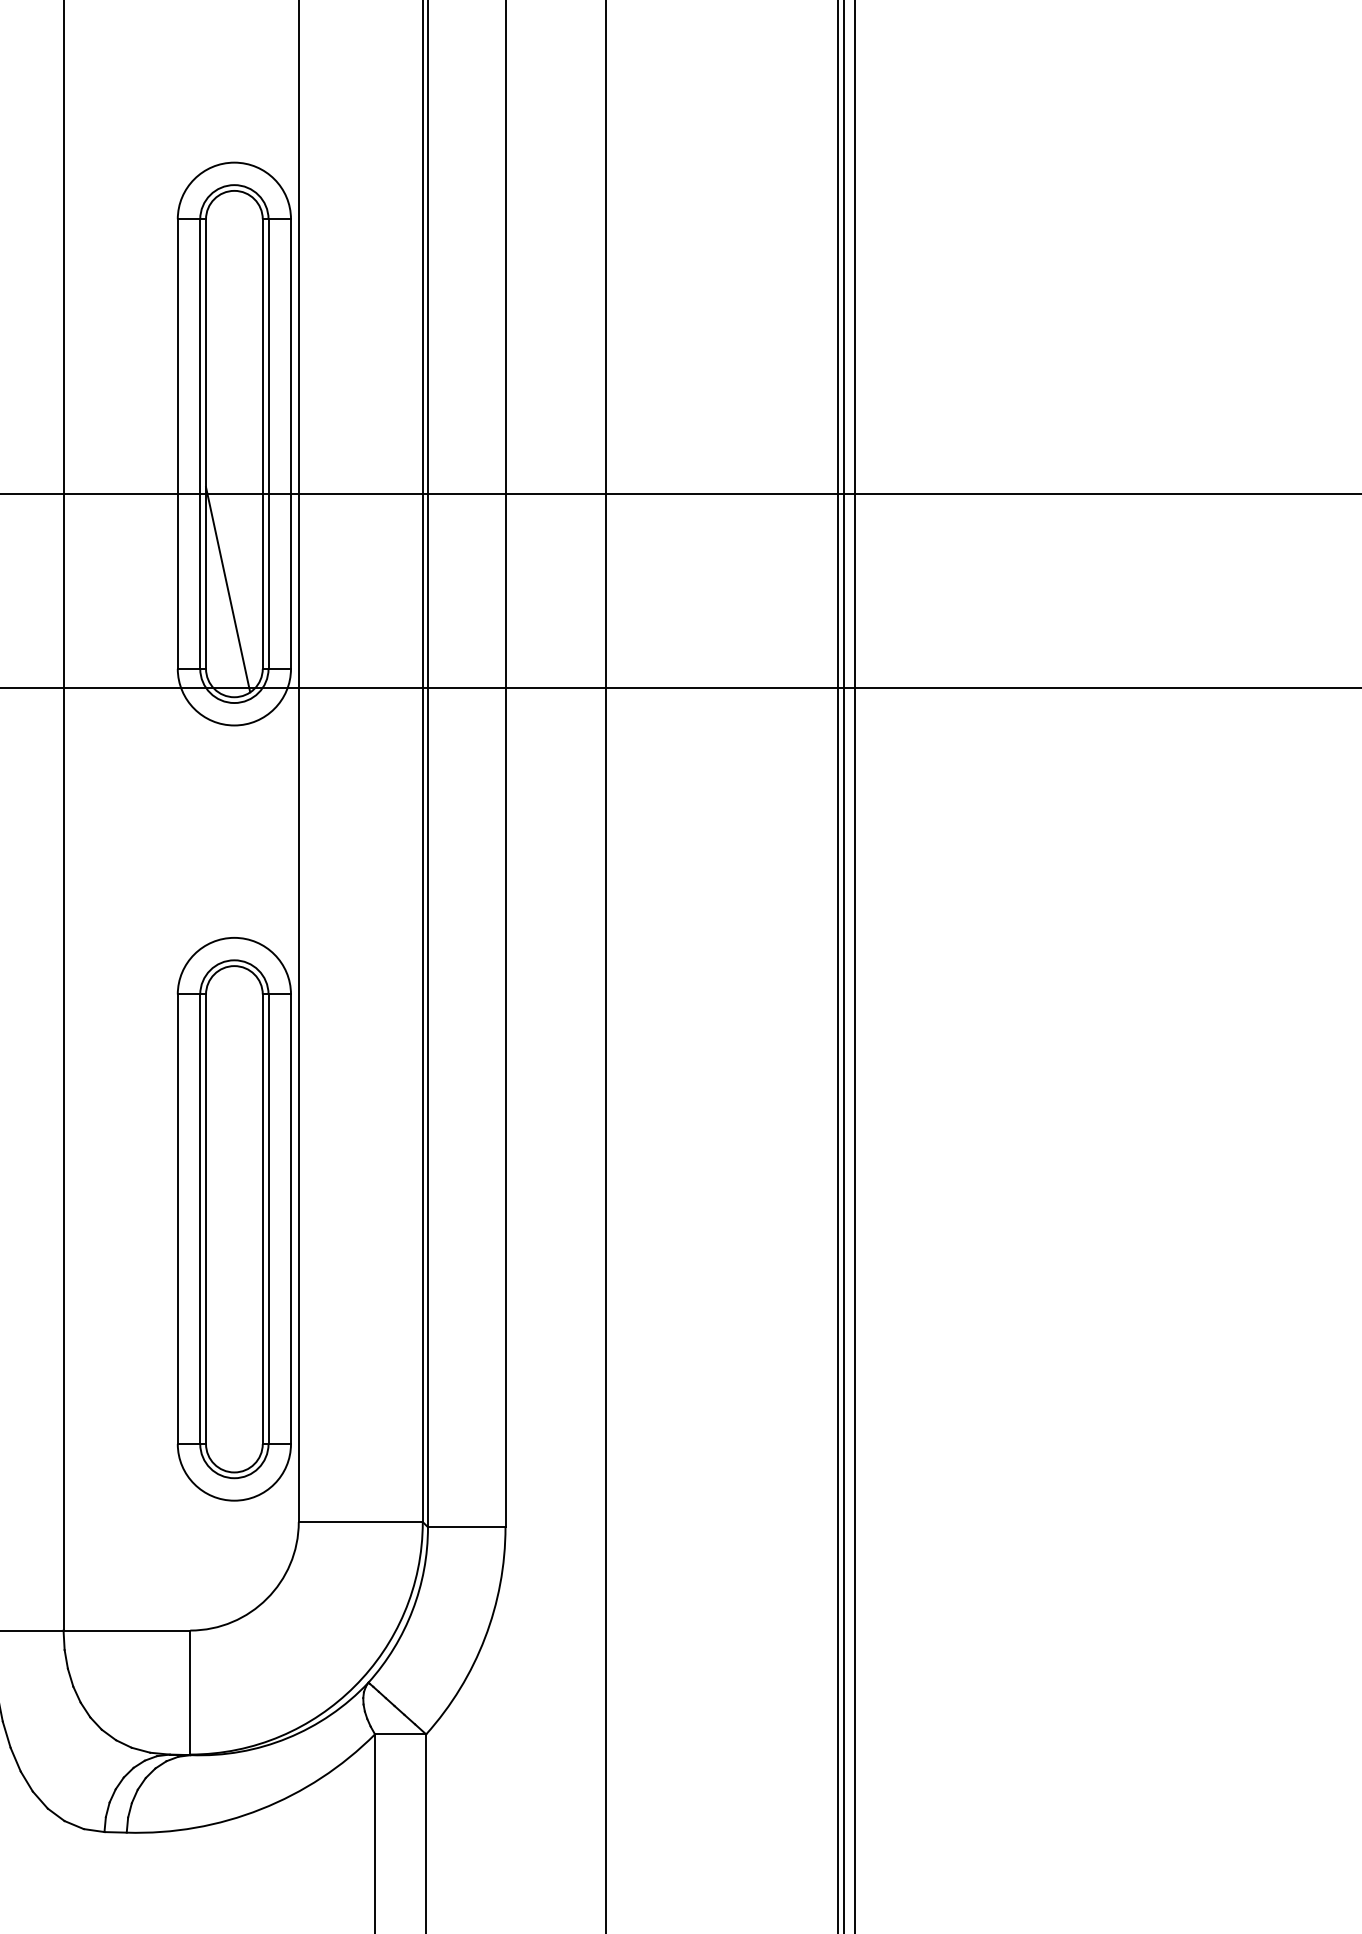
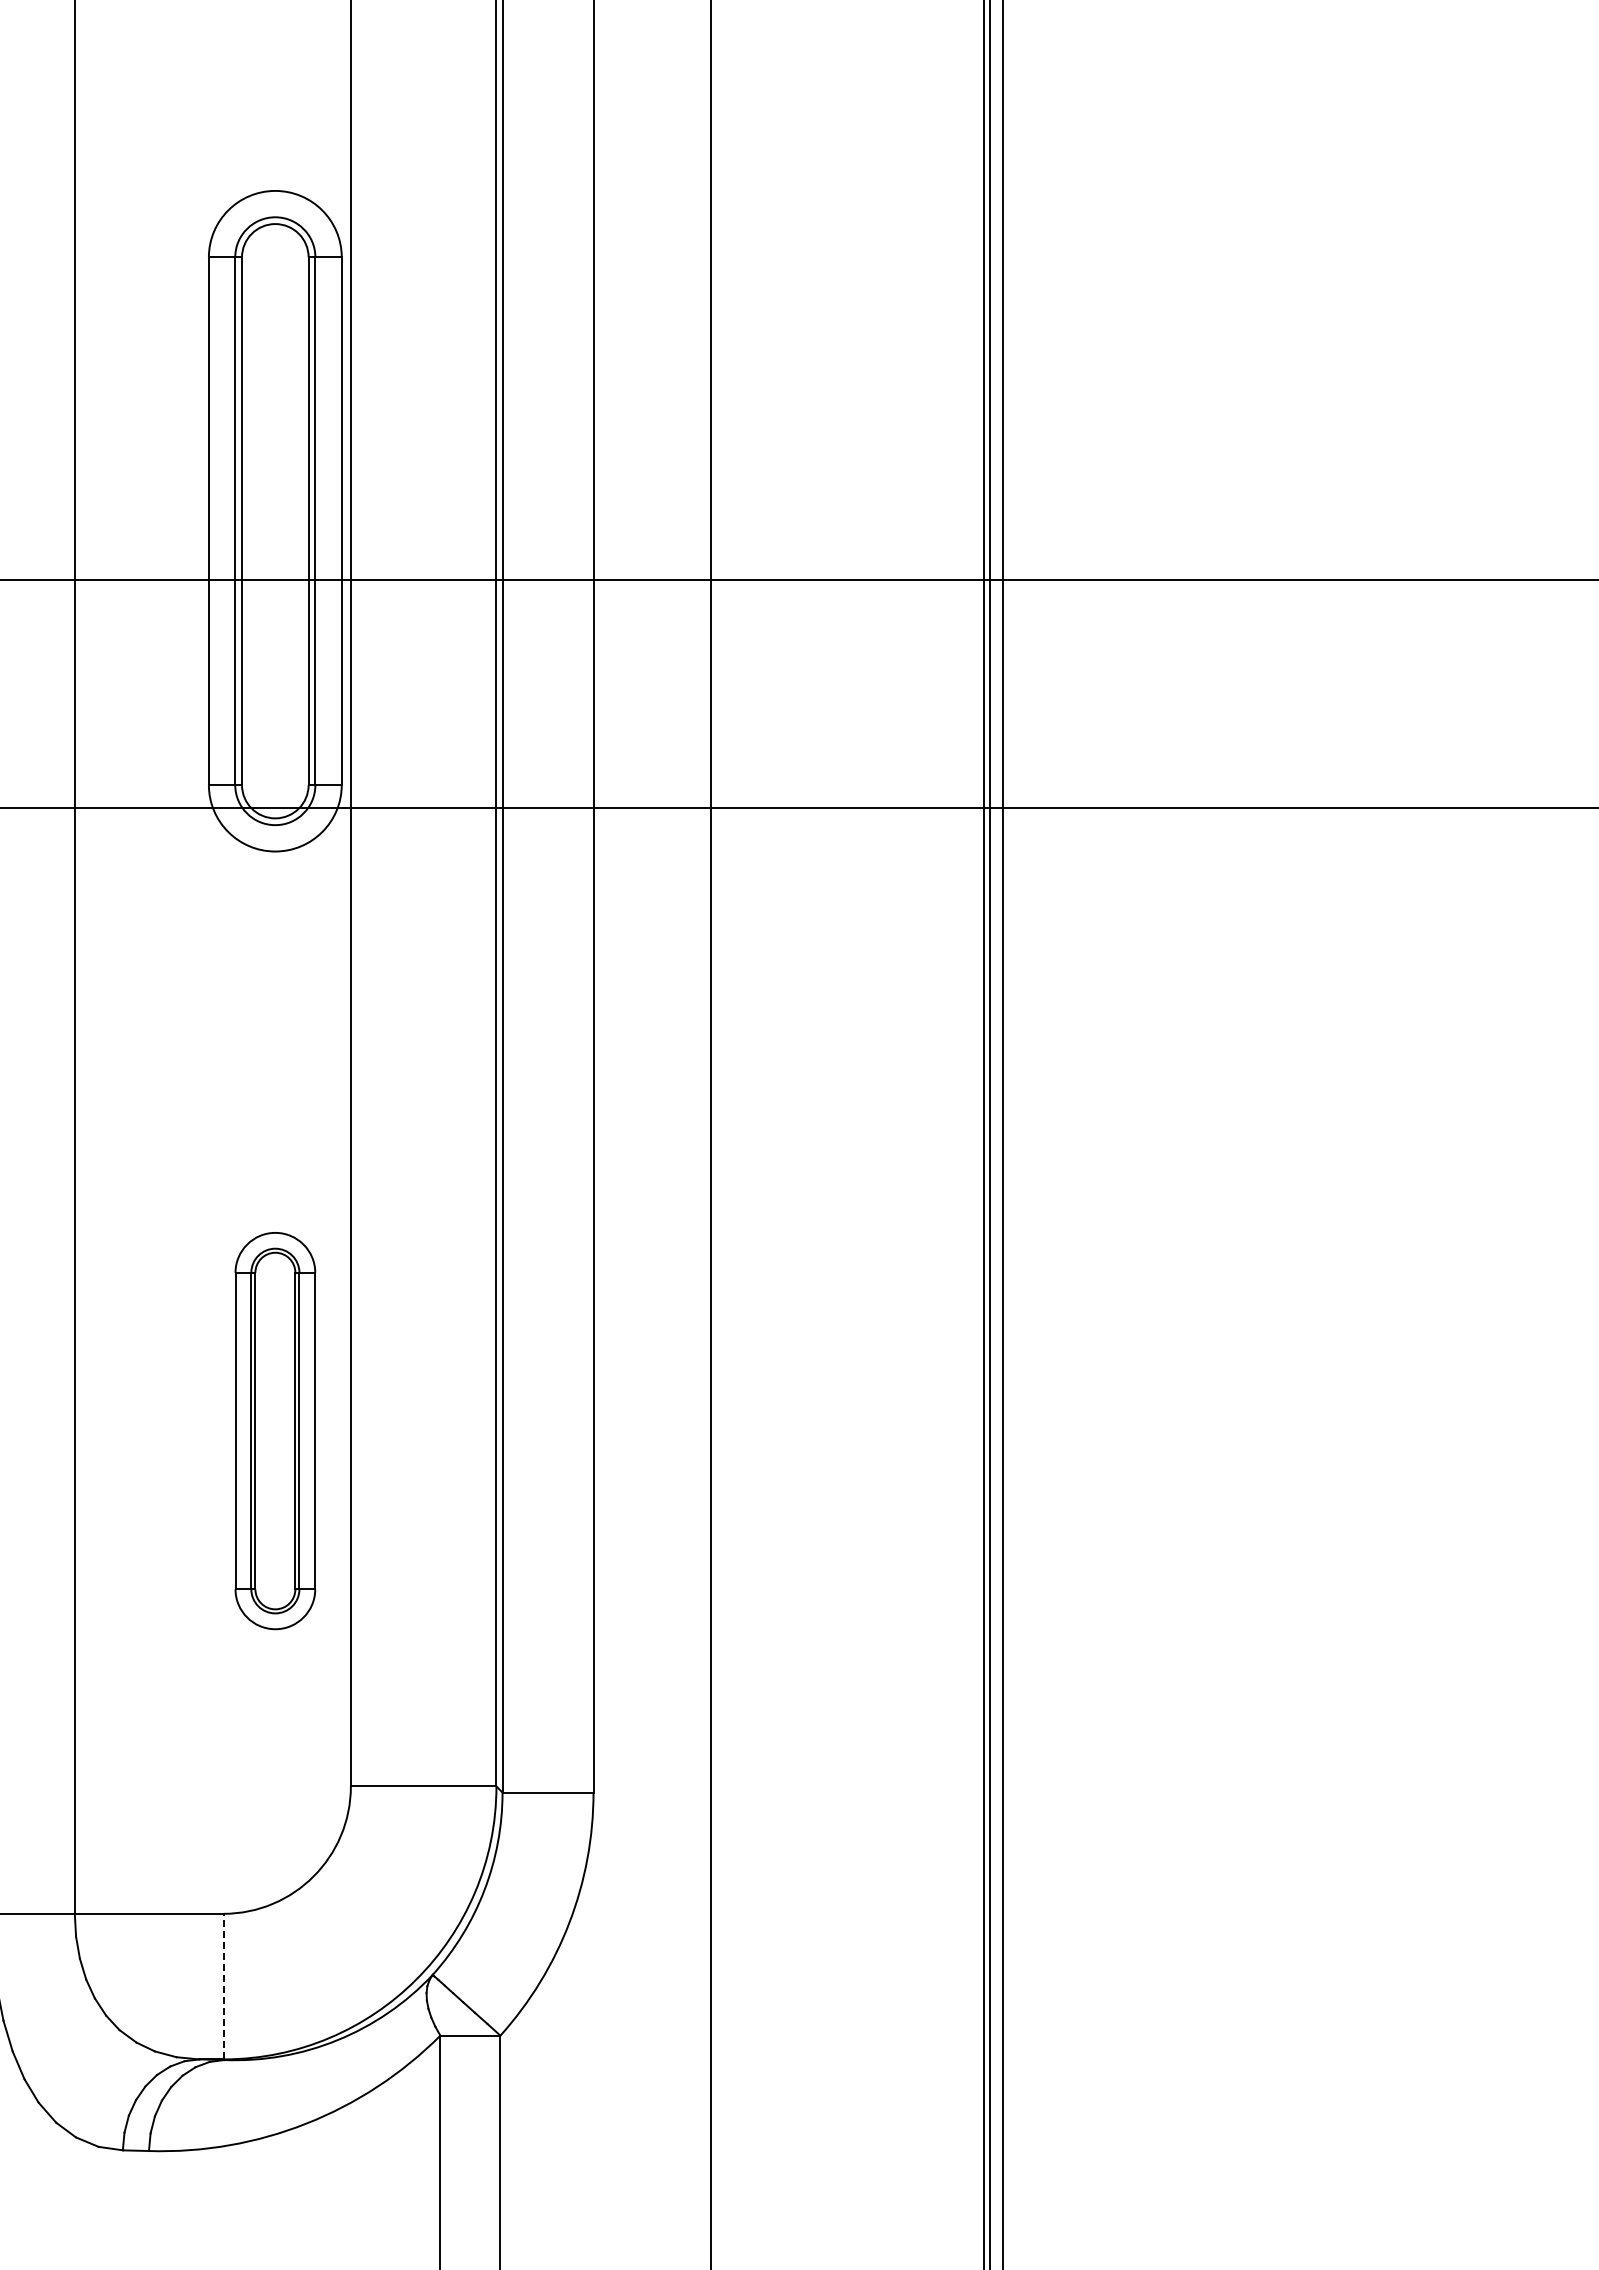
line: (227, 589) -> (267, 691), removed
part: (234, 1218) -> (275, 1430), size x0.6
line: (190, 1692) -> (223, 1986), solid -> dashed

